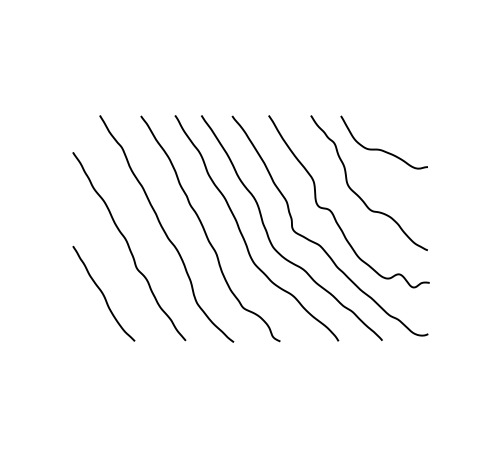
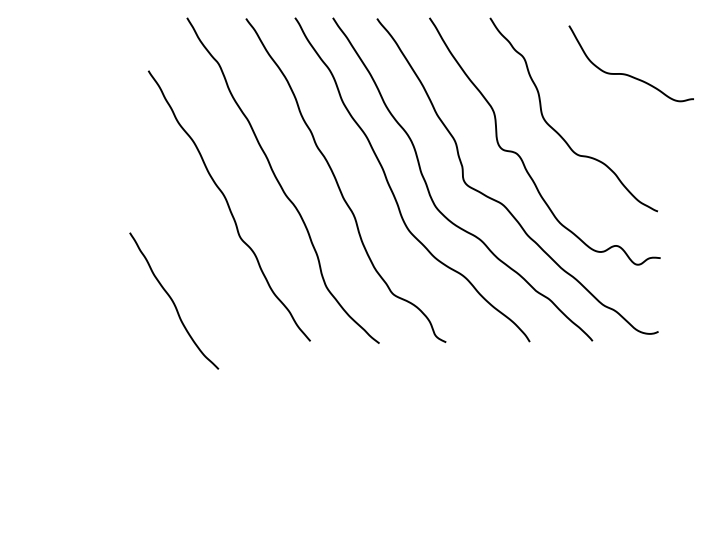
curve: (382, 149) -> (628, 73), moved
curve: (103, 293) -> (173, 300), moved

